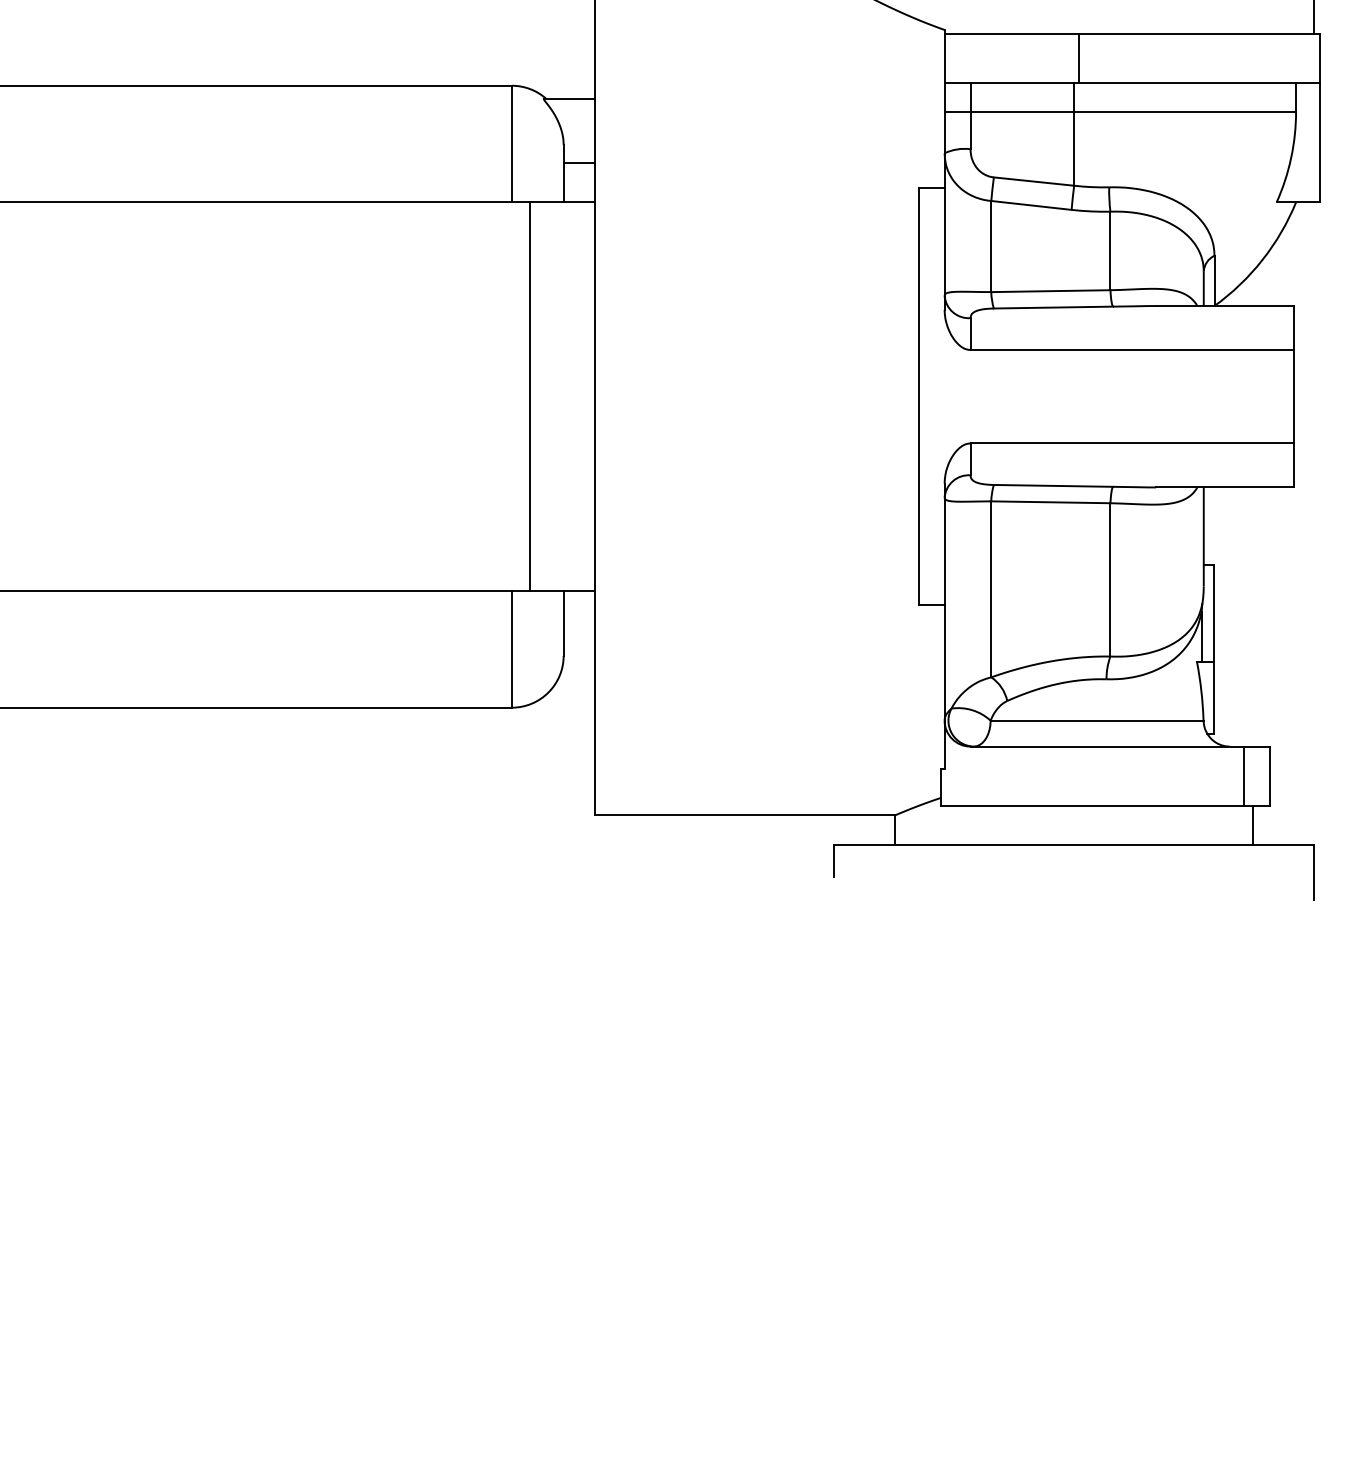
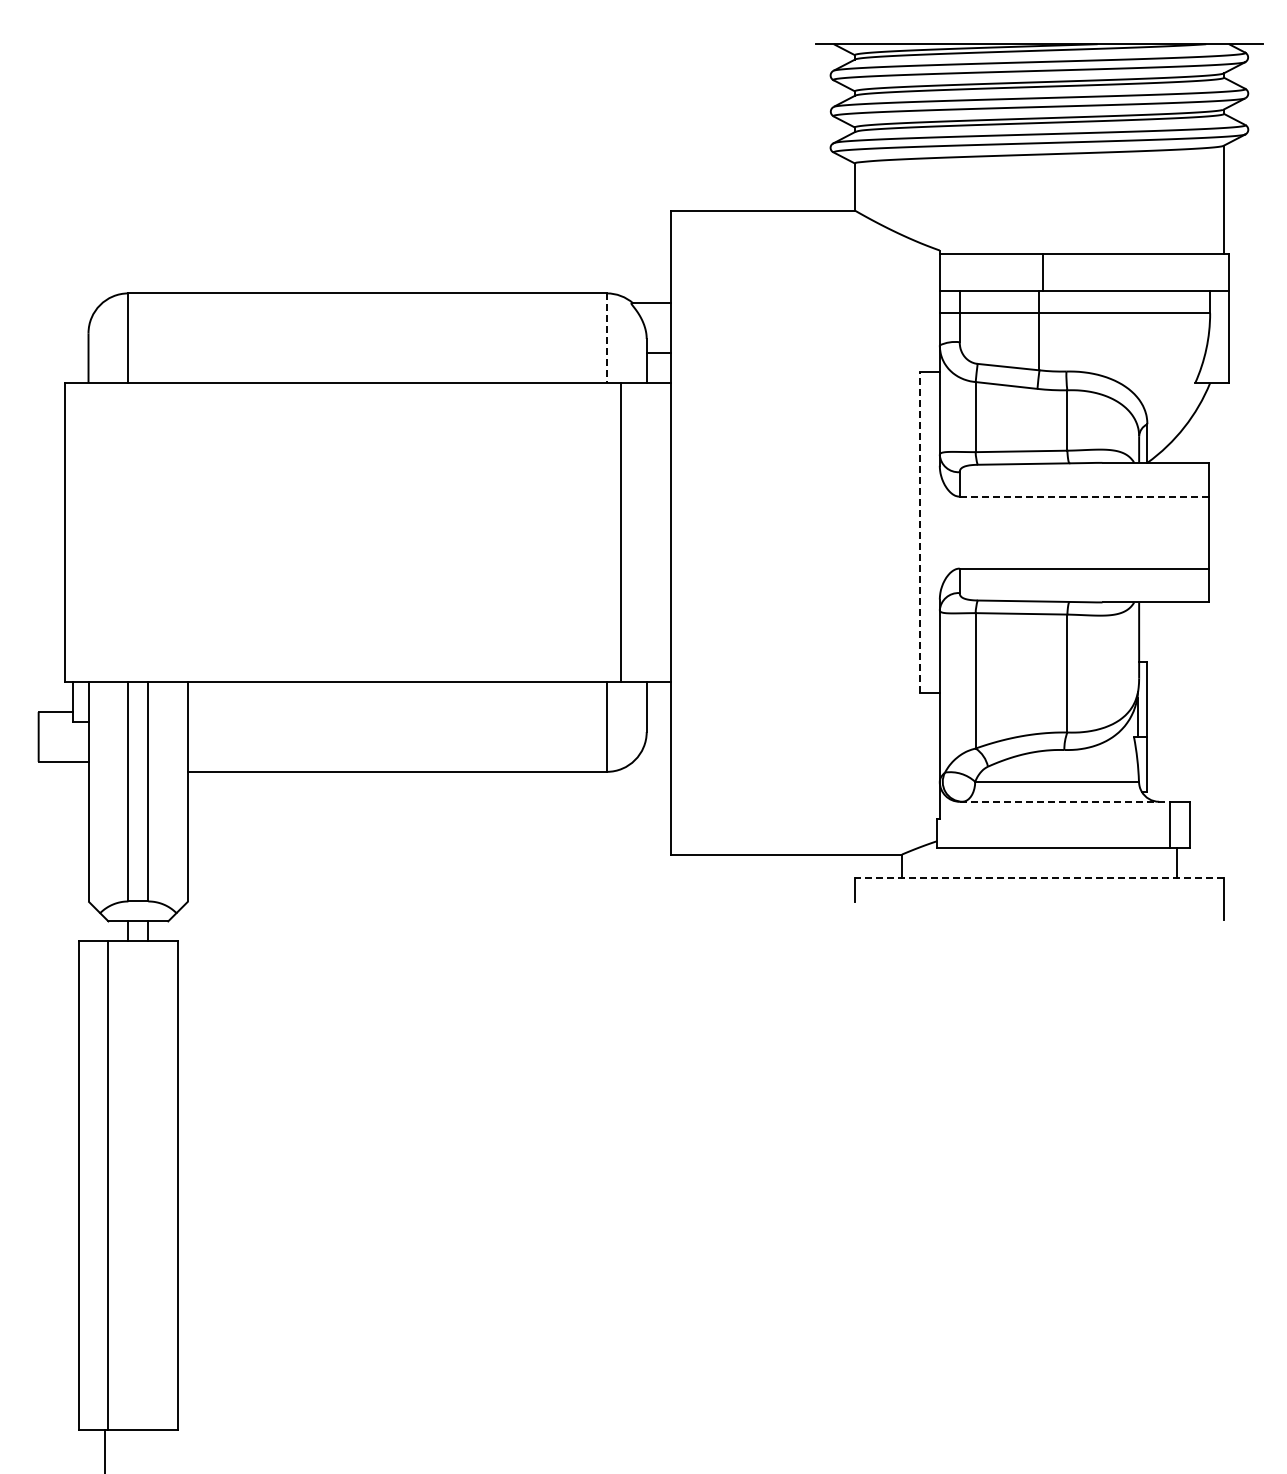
line: (511, 144) -> (606, 338), solid -> dashed
line: (1132, 349) -> (1084, 496), solid -> dashed
line: (918, 396) -> (919, 532), solid -> dashed
line: (1108, 746) -> (1065, 801), solid -> dashed
line: (1072, 845) -> (1038, 877), solid -> dashed

